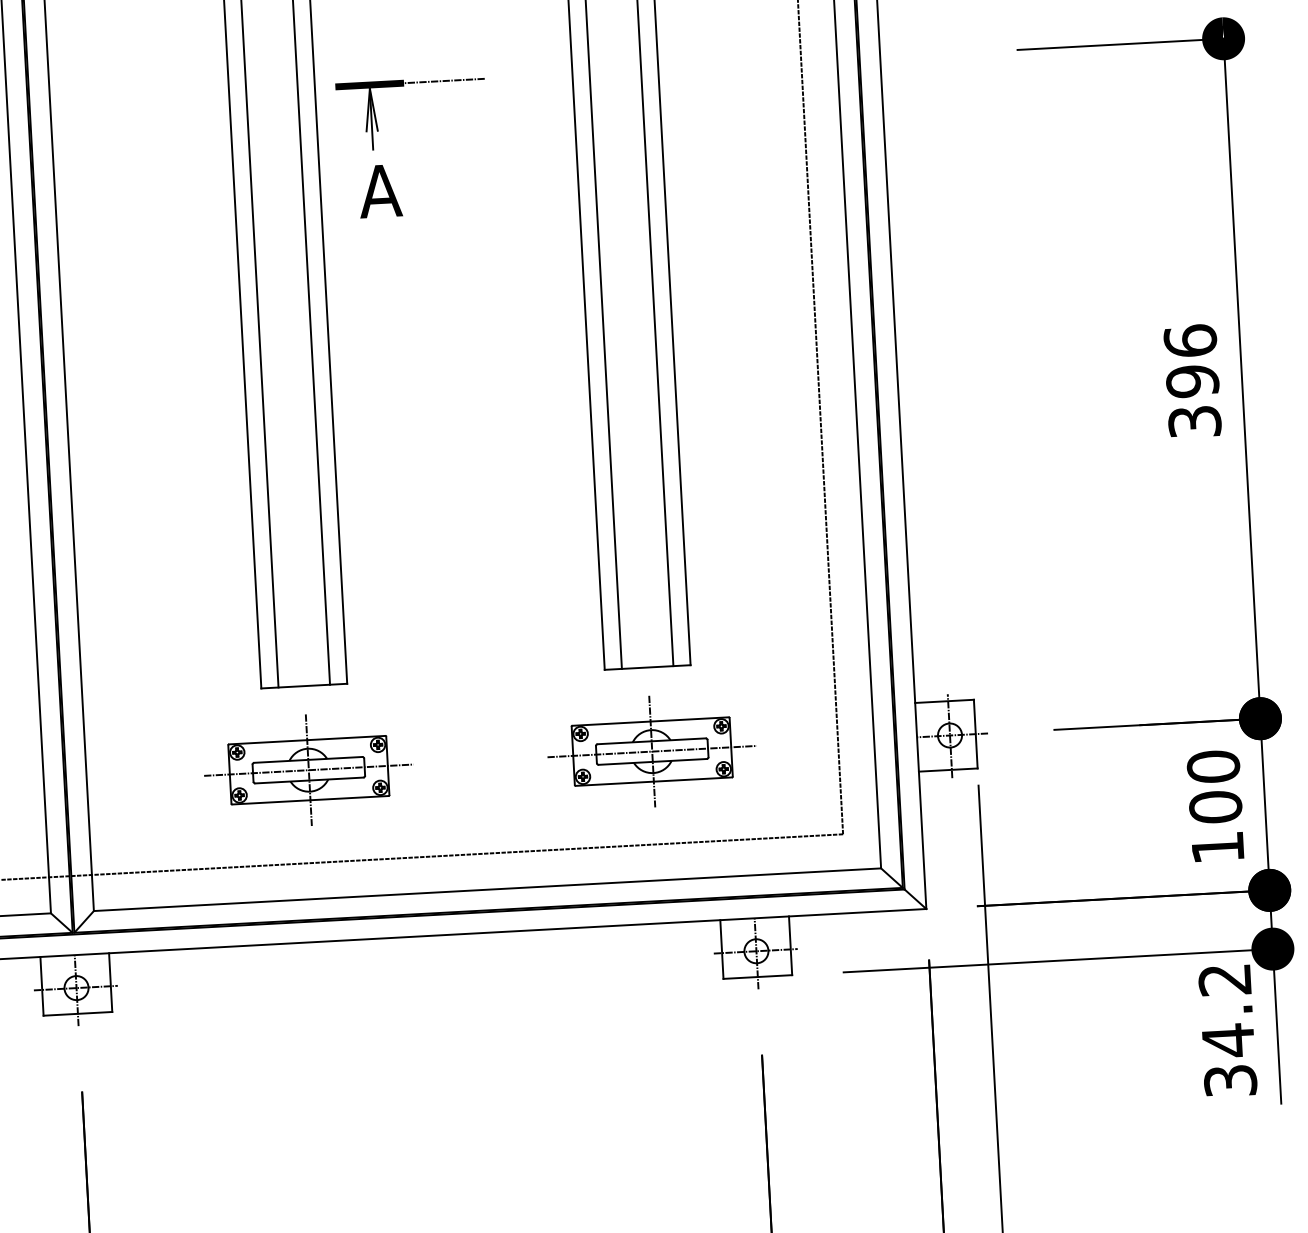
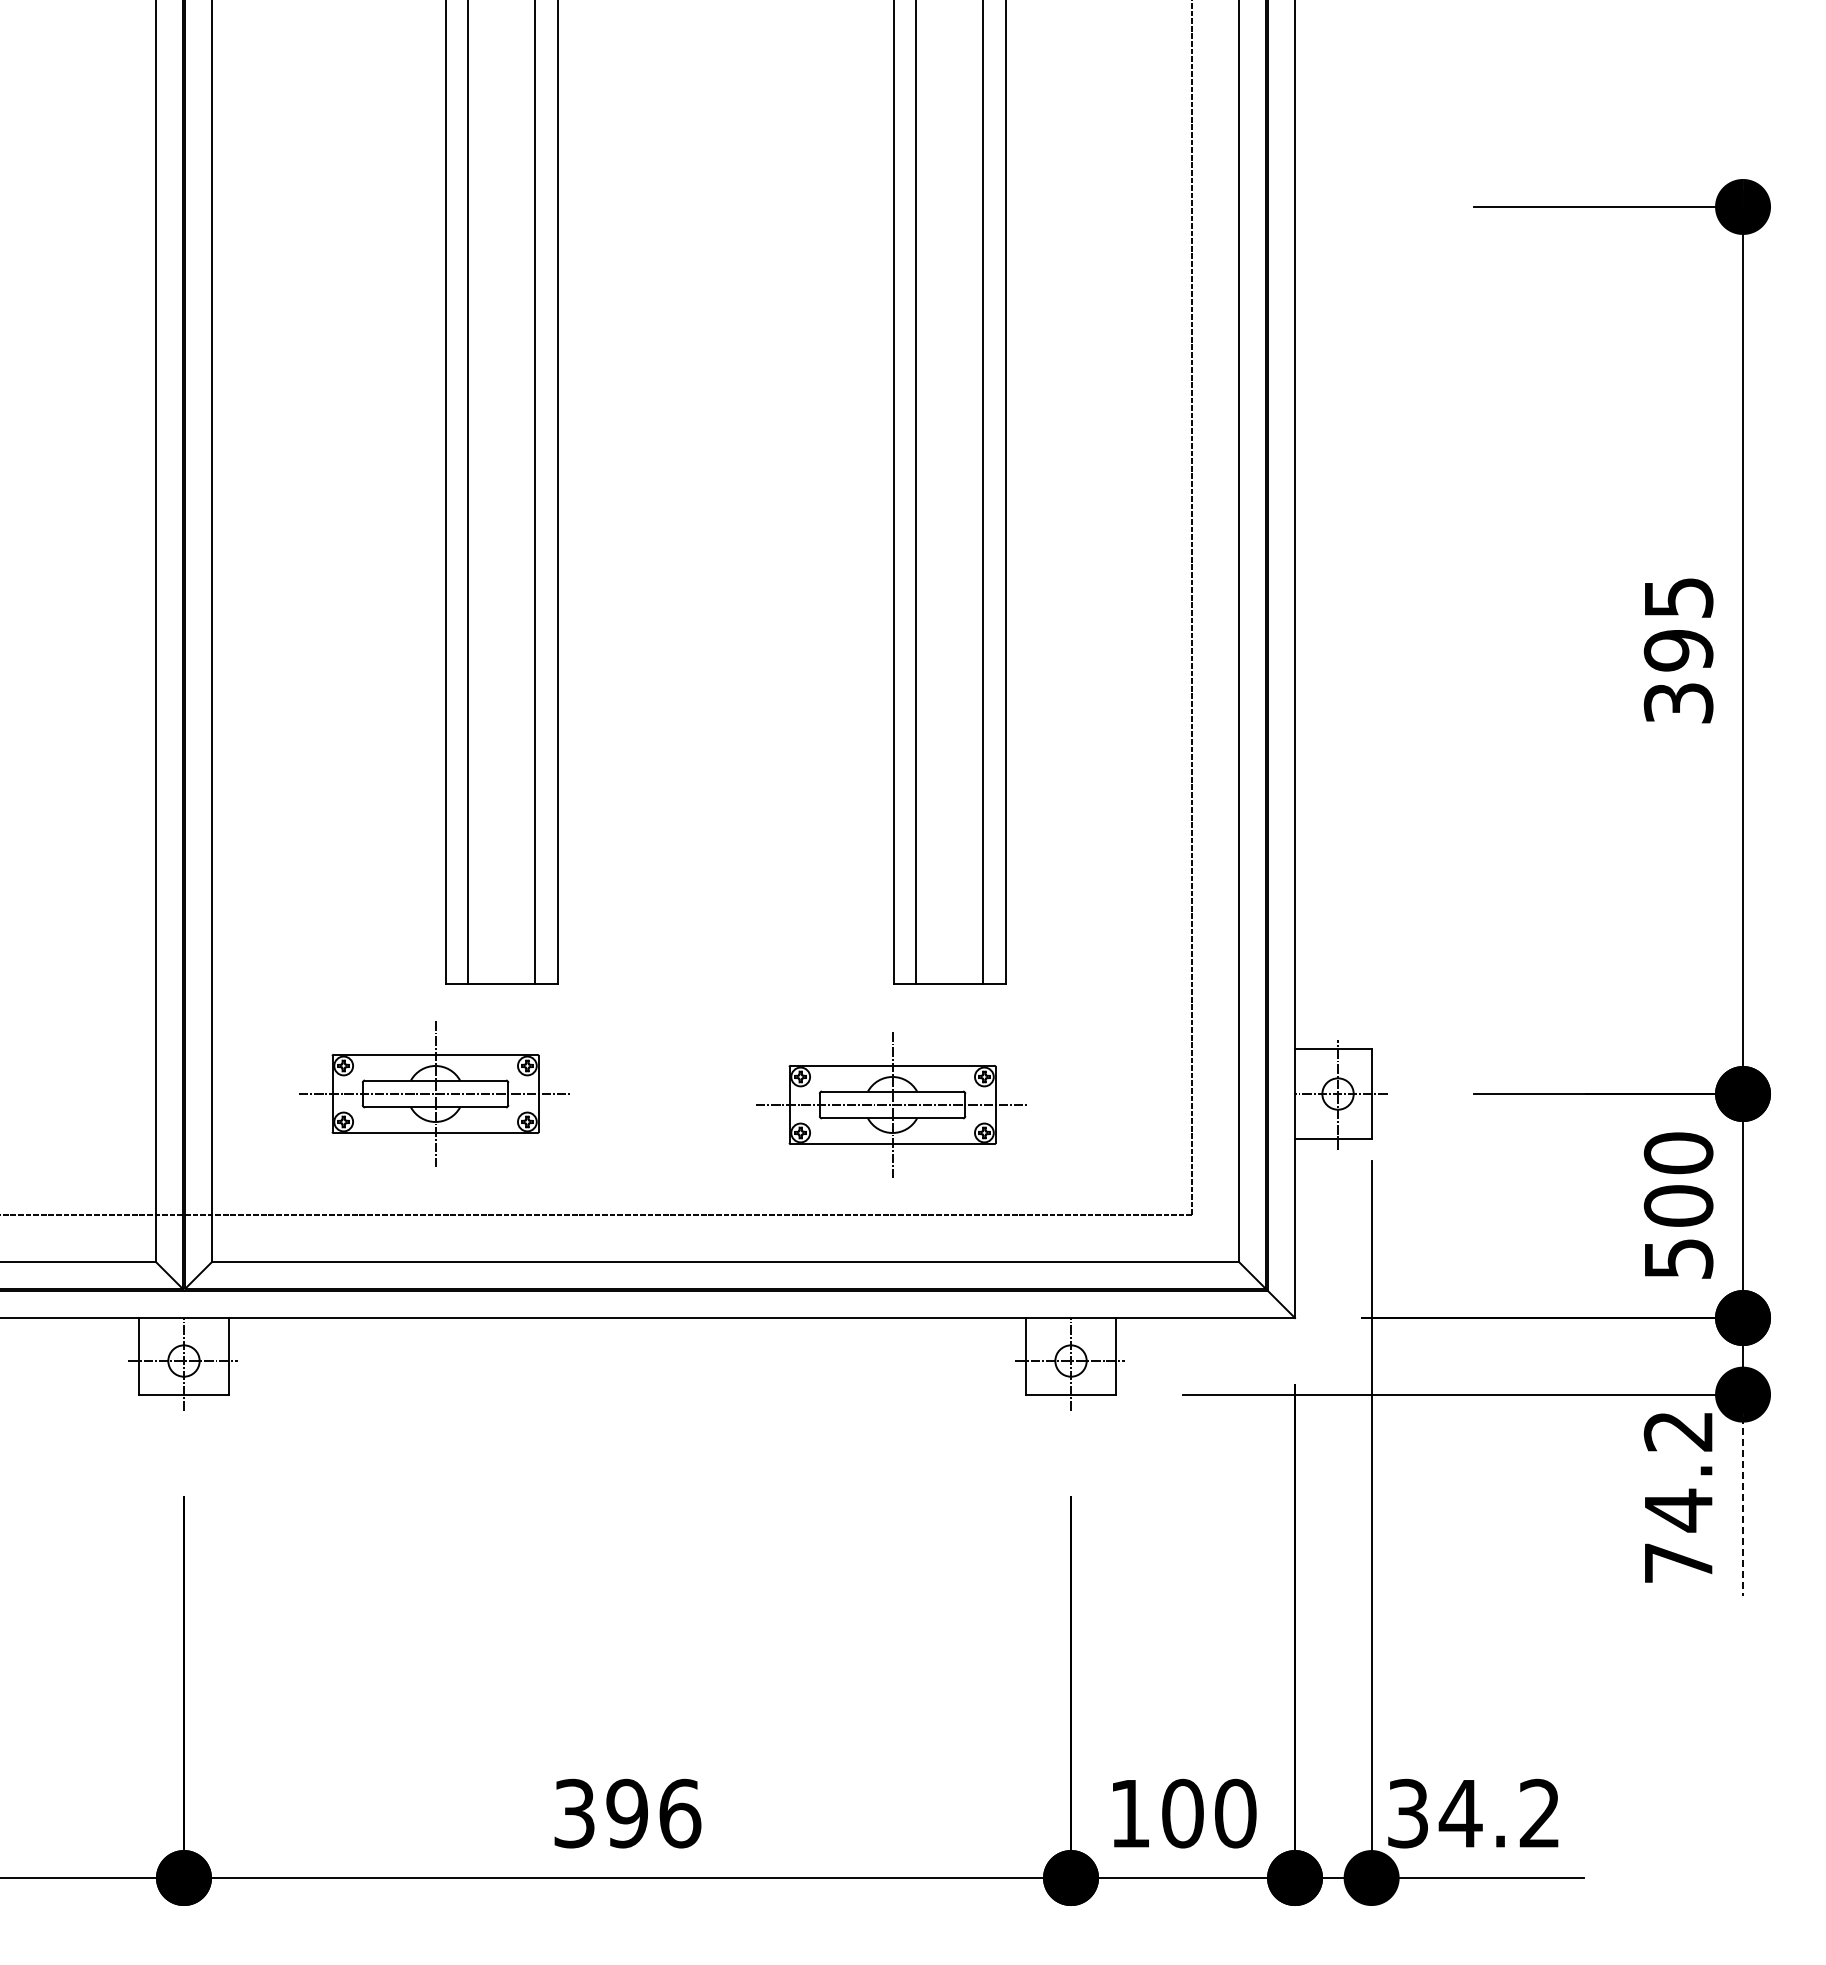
part: (382, 165) -> (640, 312), removed
text: (1190, 340) -> (1678, 597), 396 -> 395
part: (651, 751) -> (891, 1104), moved
part: (308, 769) -> (434, 1093), moved
text: (1218, 847) -> (1679, 1258), 100 -> 500
line: (1277, 1026) -> (1743, 1495), solid -> dashed
text: (1230, 1081) -> (1678, 1563), 34.2 -> 74.2

